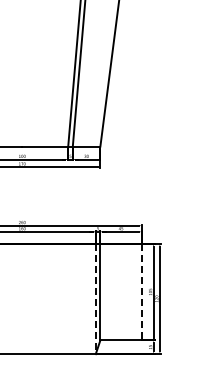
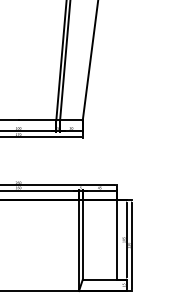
line: (141, 292) -> (116, 240), dashed -> solid
line: (95, 299) -> (78, 246), dashed -> solid

